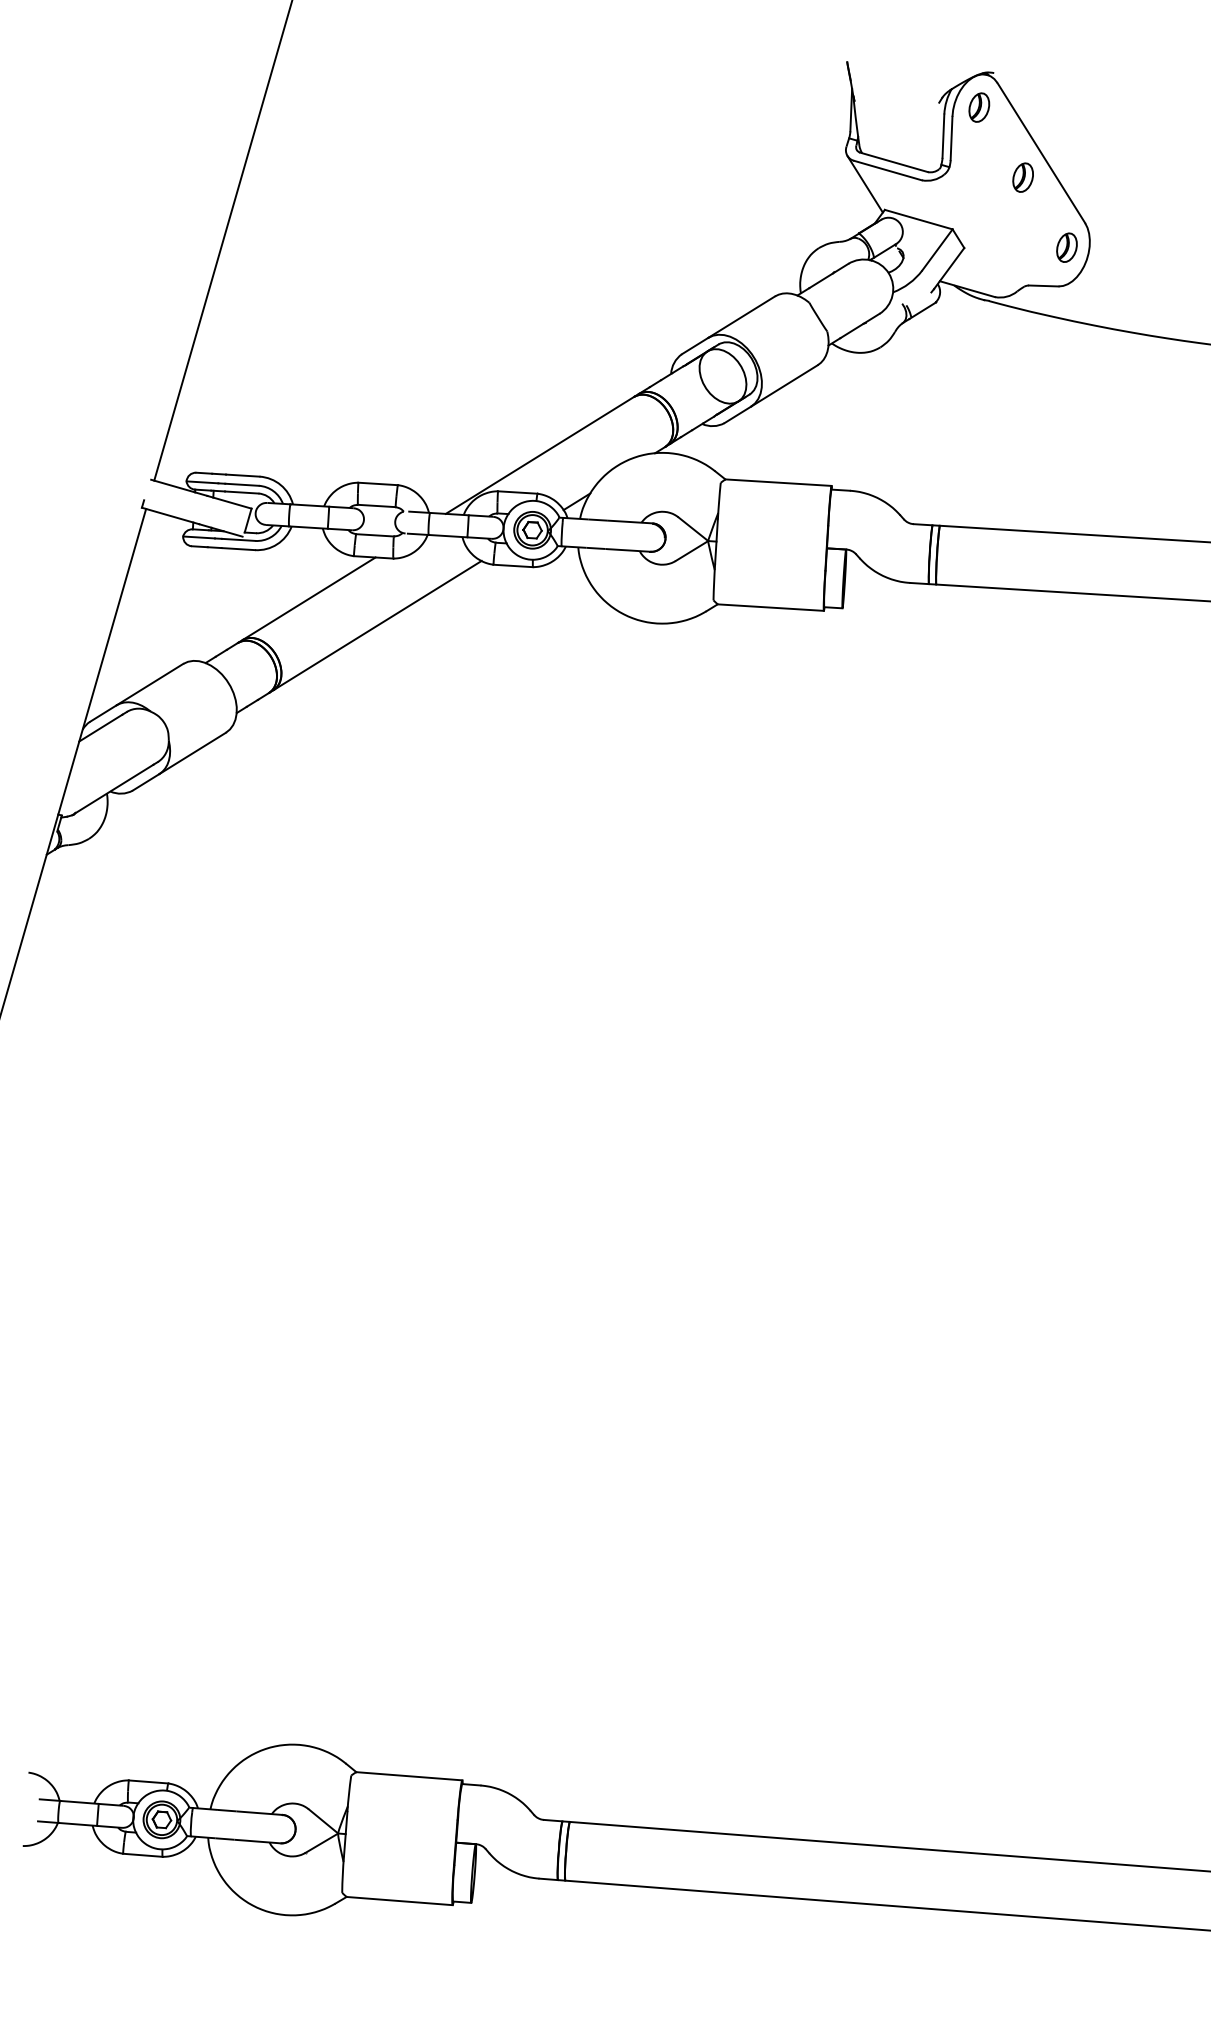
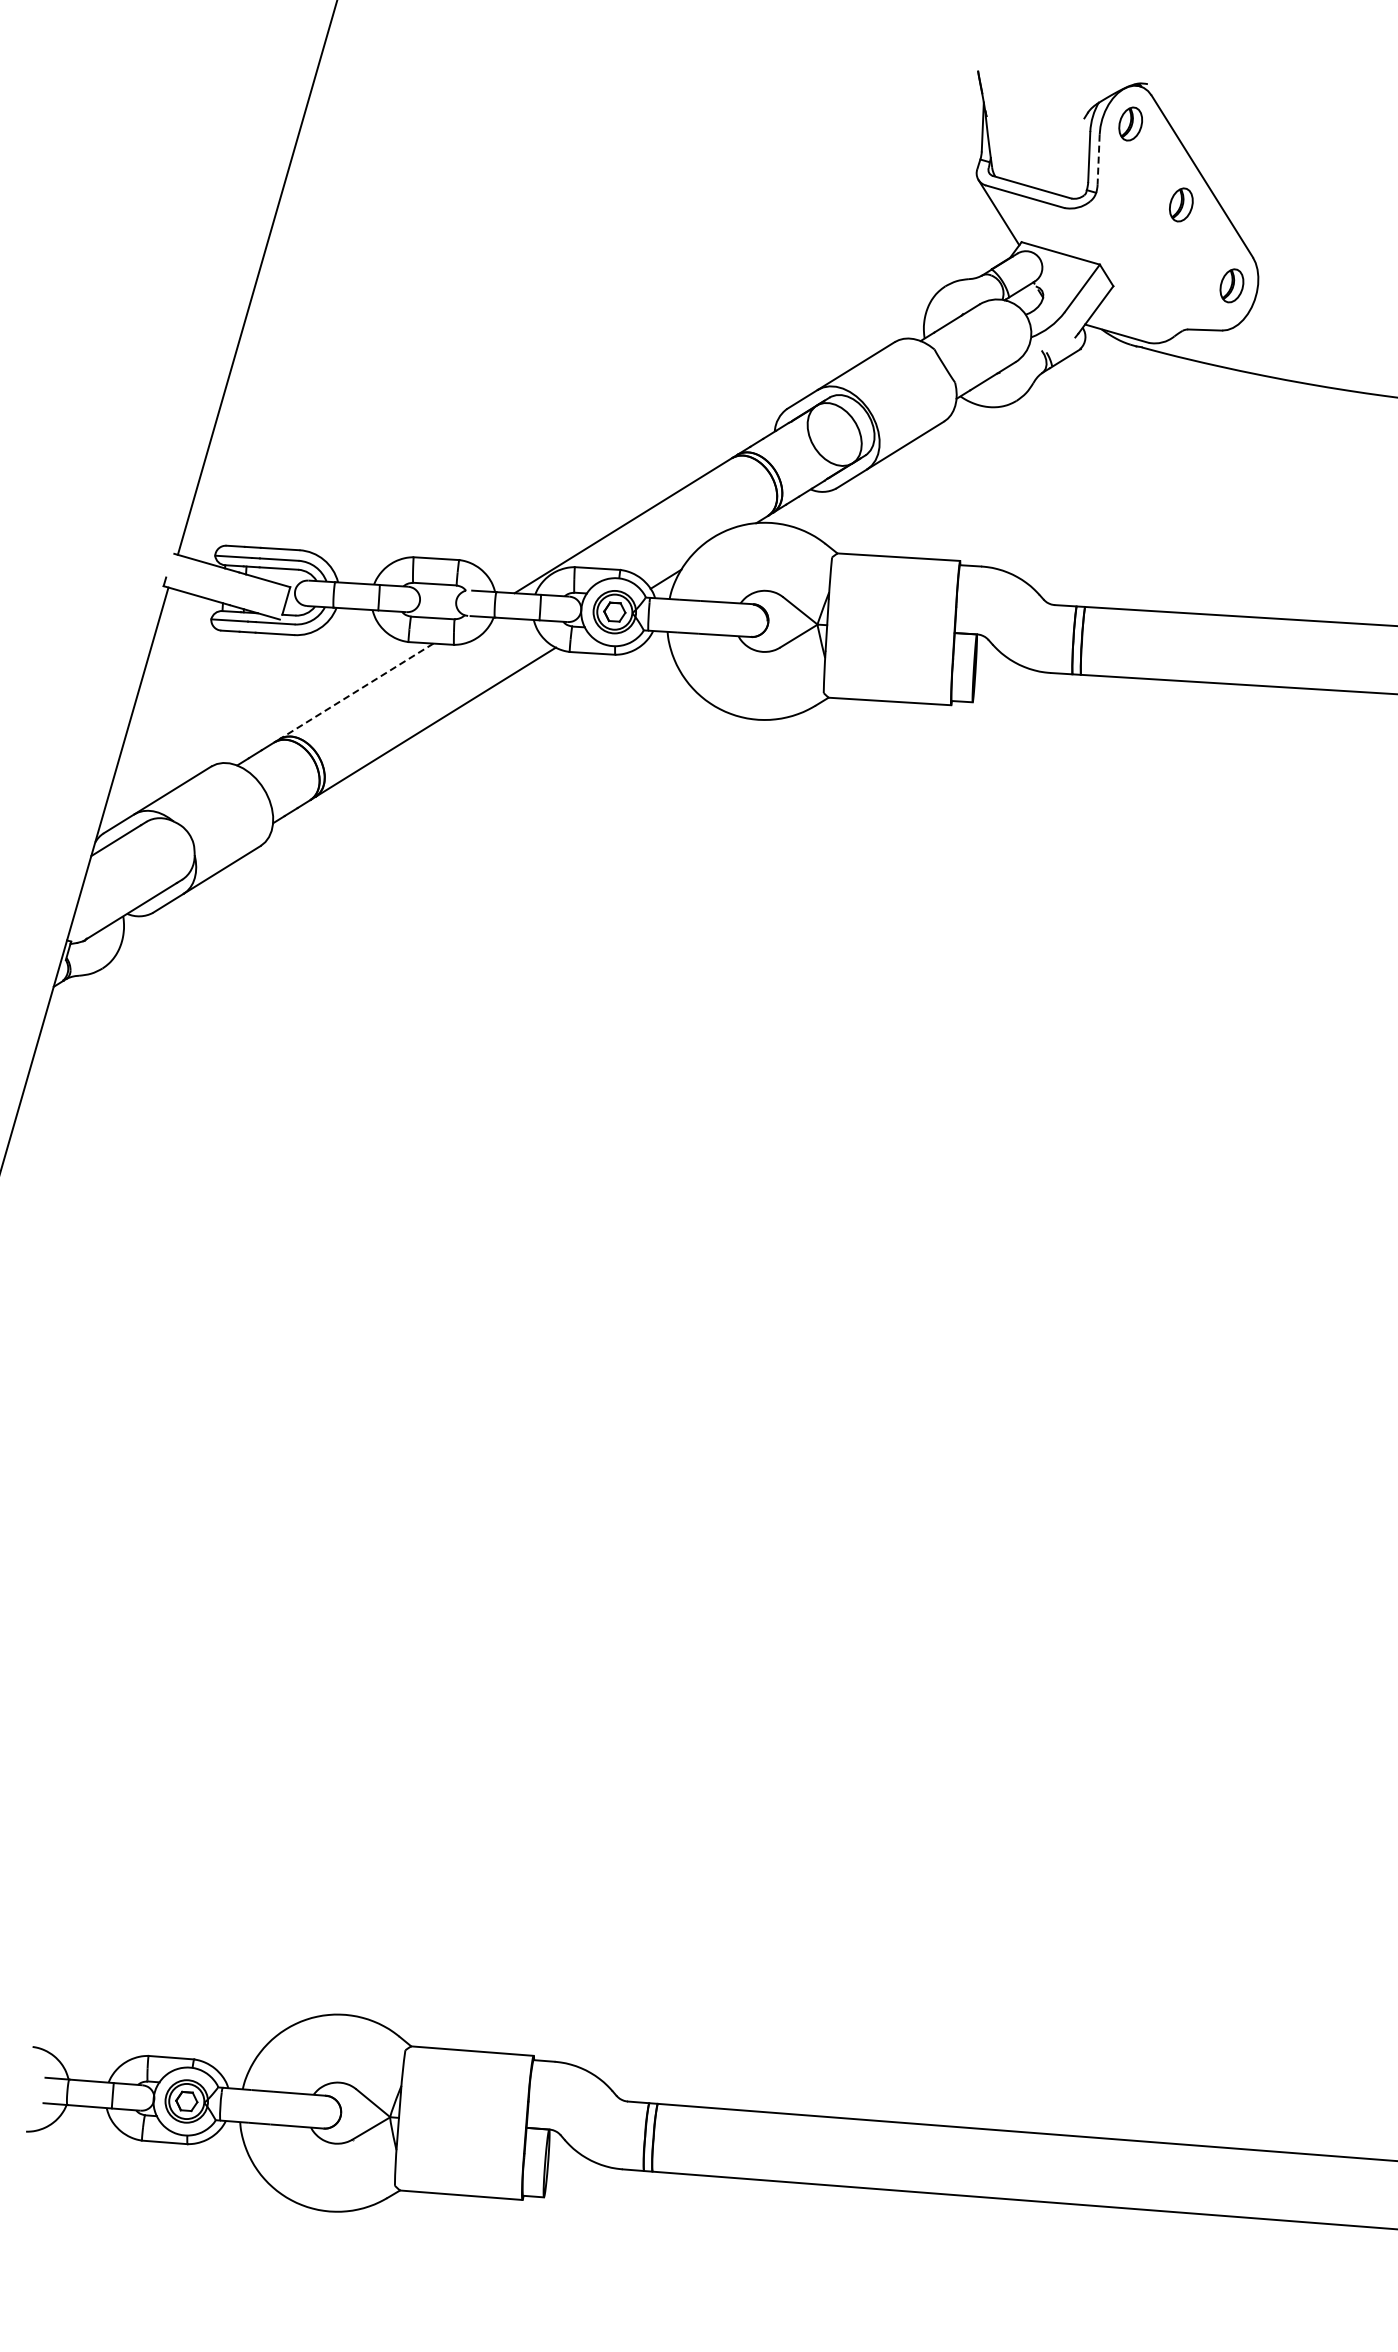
line: (951, 139) -> (1098, 160), solid -> dashed
line: (308, 598) -> (356, 691), solid -> dashed

